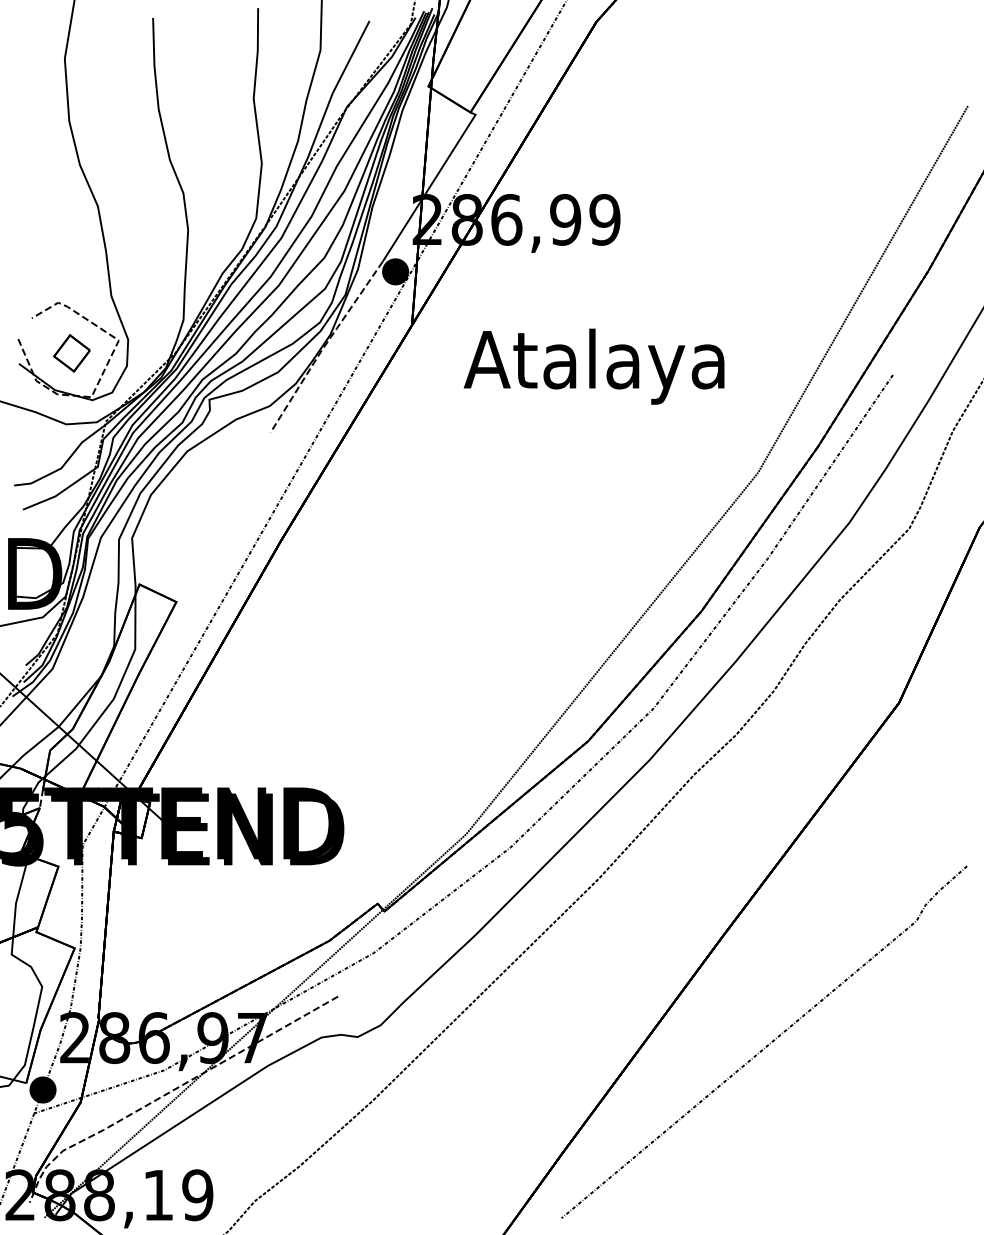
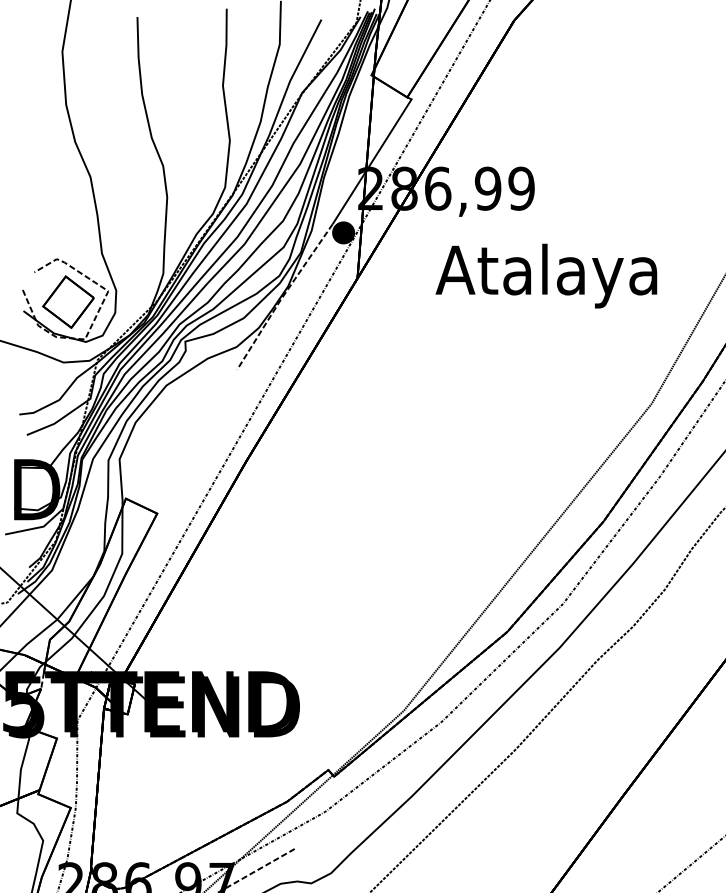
part: (71, 353) -> (68, 302), size x1.67
text: (593, 366) -> (545, 275), moved

